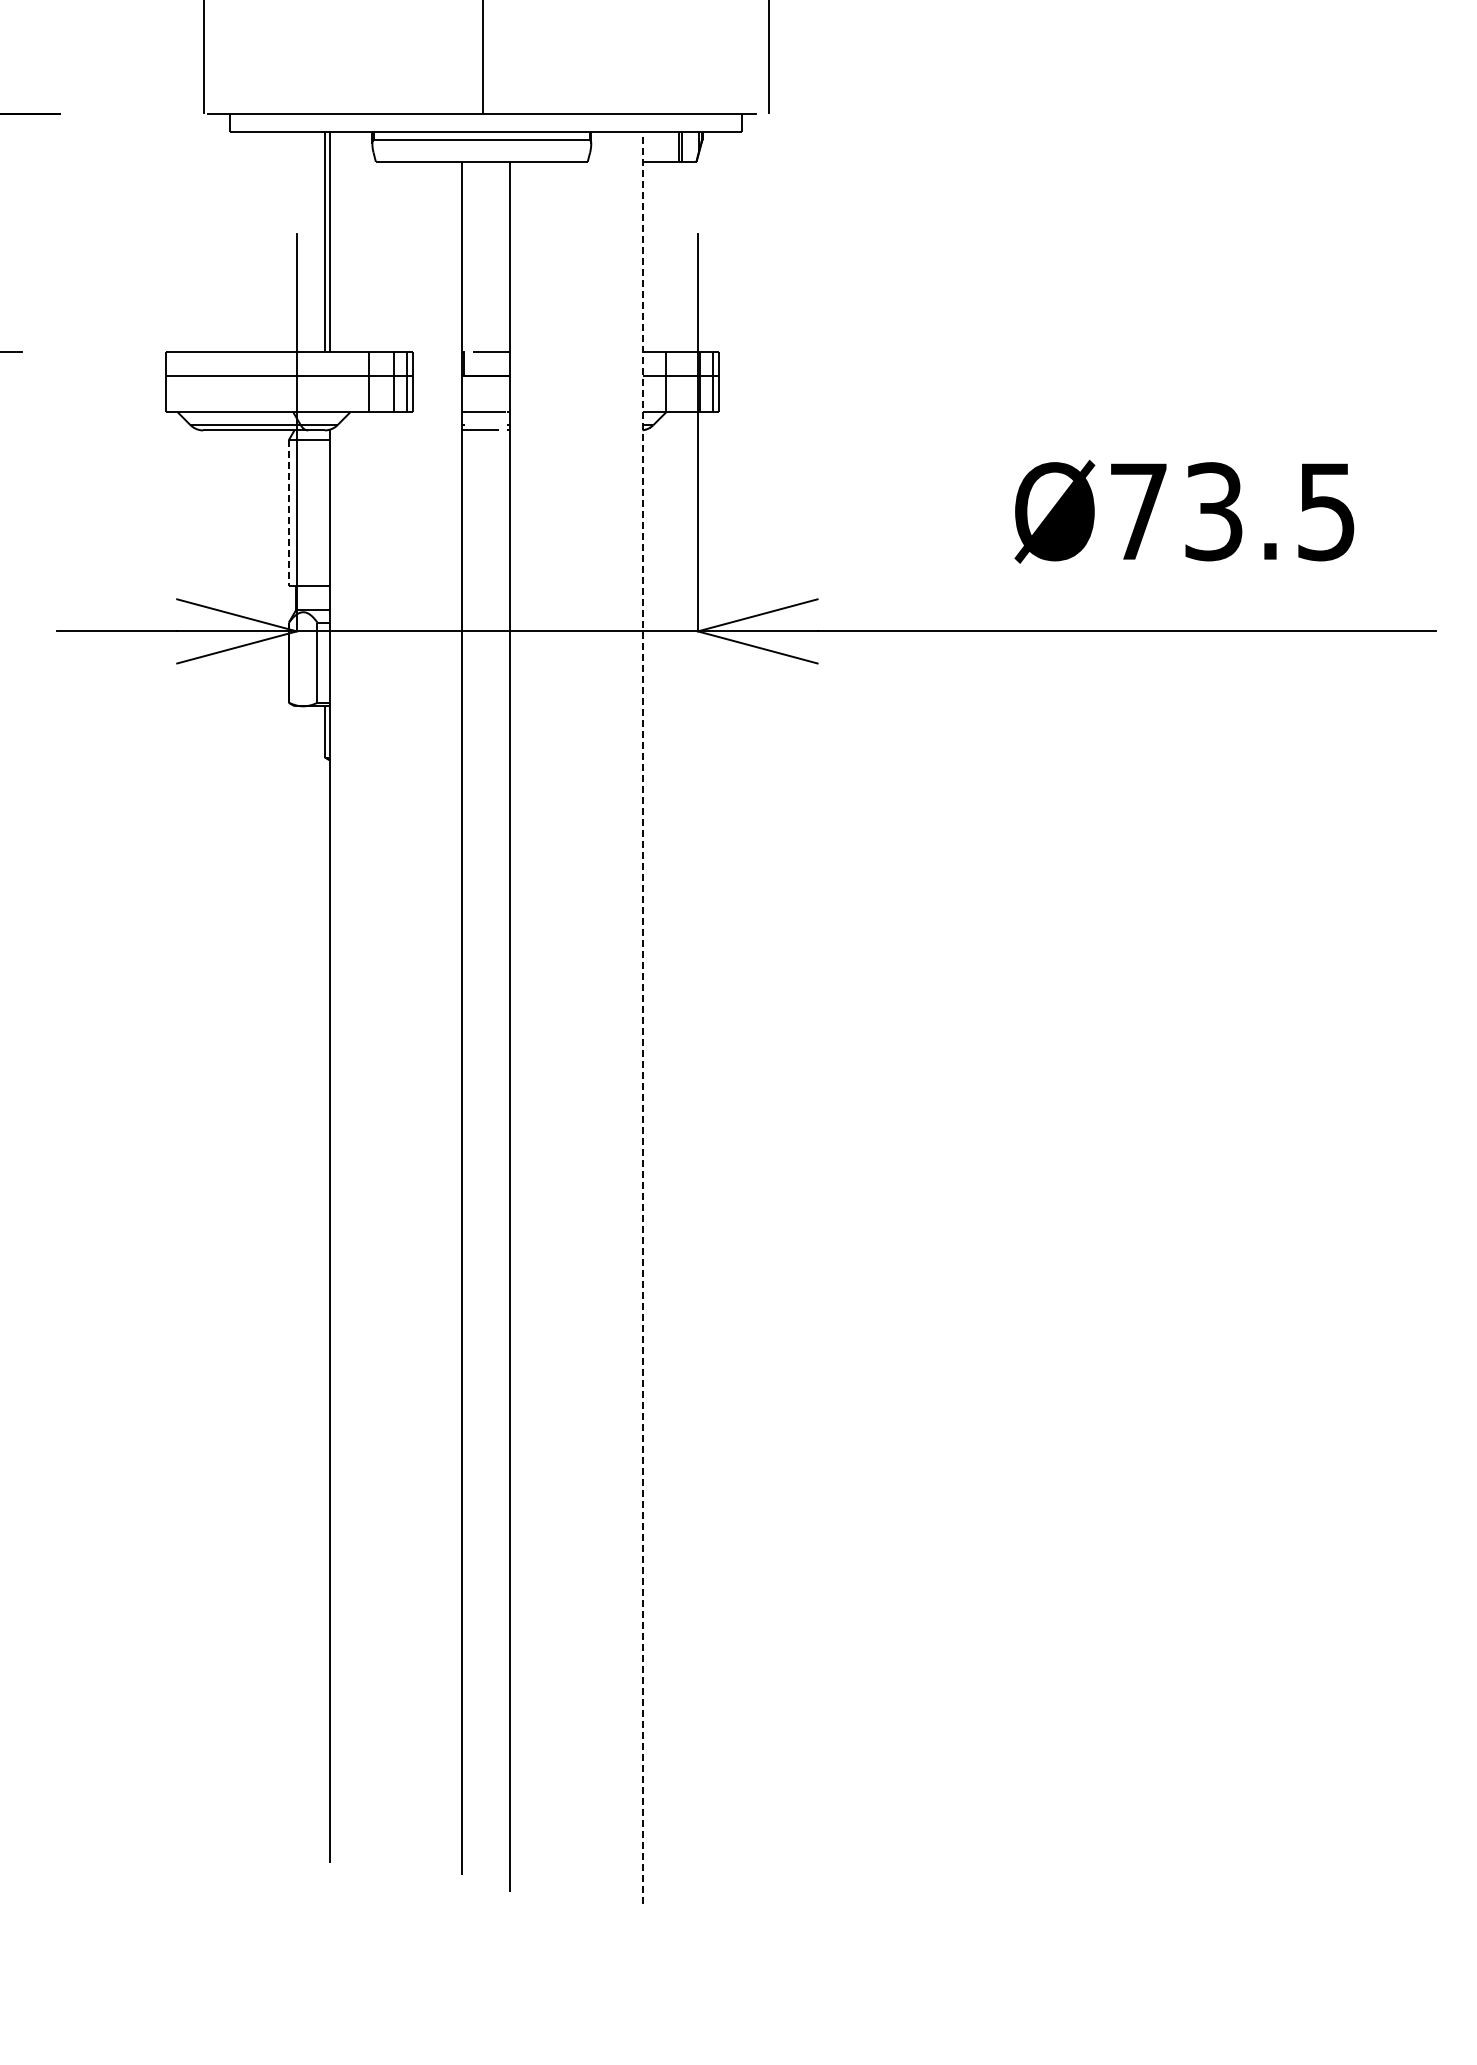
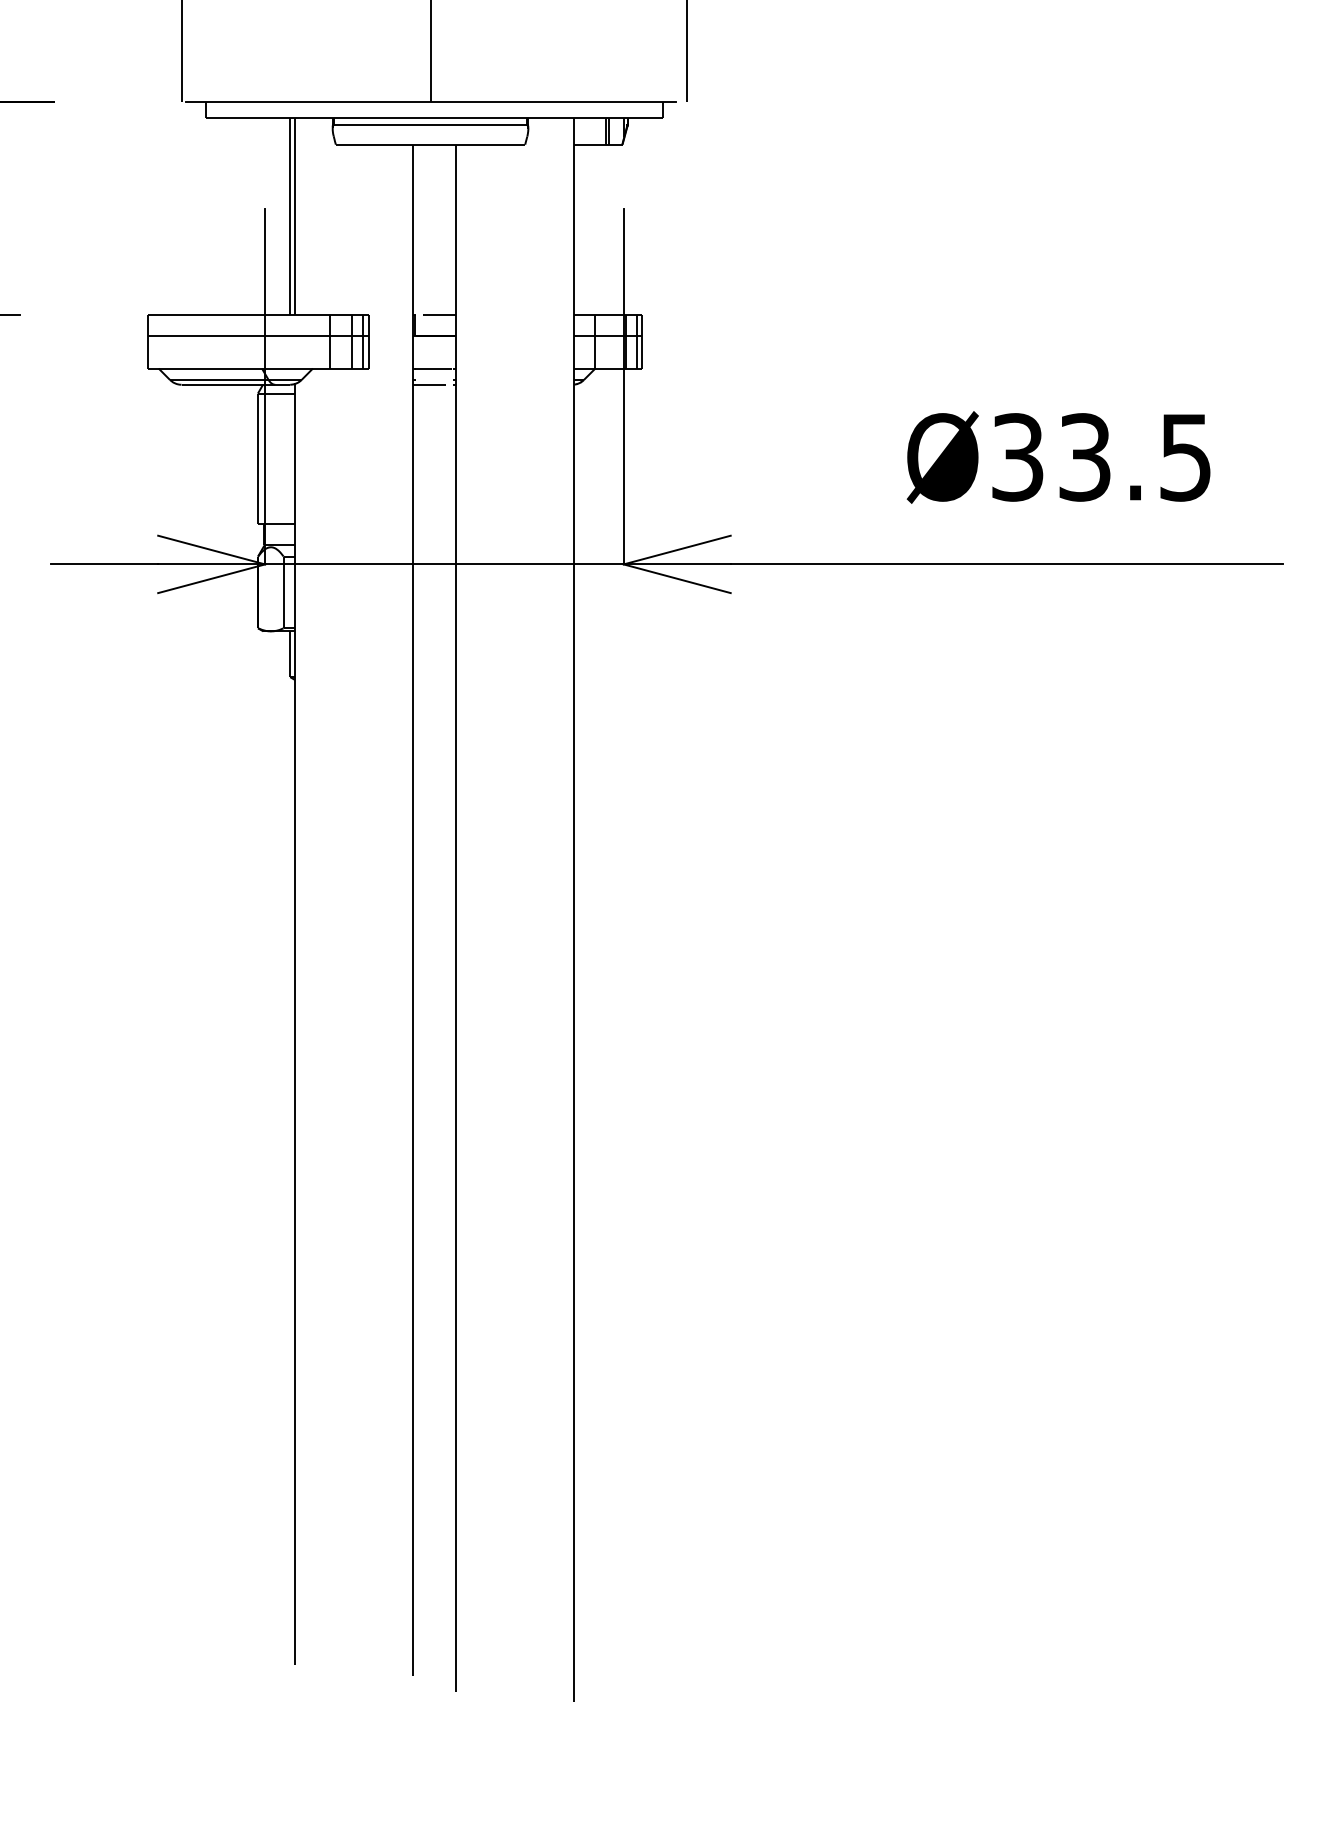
text: (1138, 511) -> (1017, 457), Ø73.5 -> Ø33.5
line: (288, 513) -> (257, 459), dashed -> solid
line: (642, 1017) -> (574, 909), dashed -> solid

